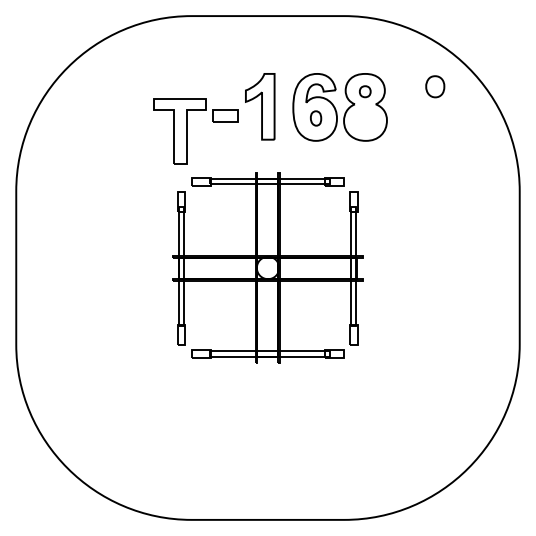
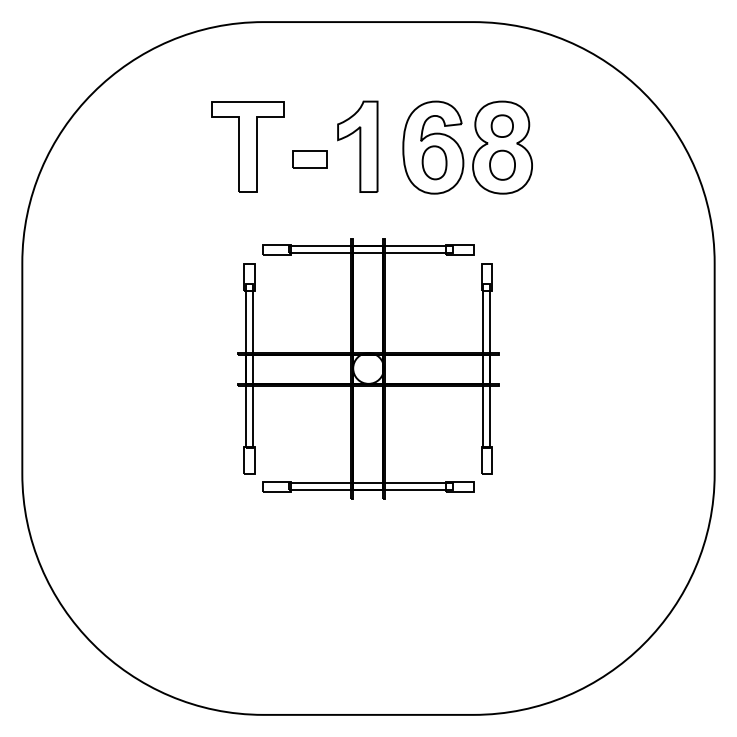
part: (435, 86) -> (502, 164), moved
part: (364, 91) -> (501, 125), size x1.43
part: (315, 118) -> (434, 162), size x1.67
part: (180, 131) -> (247, 146), moved

